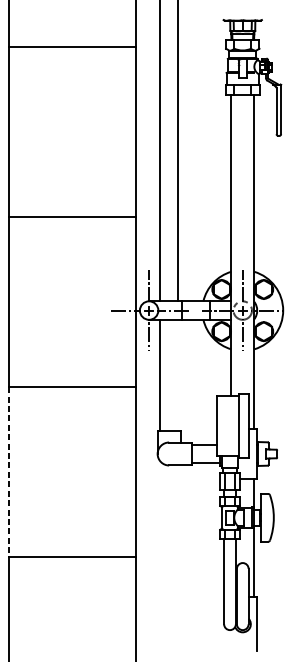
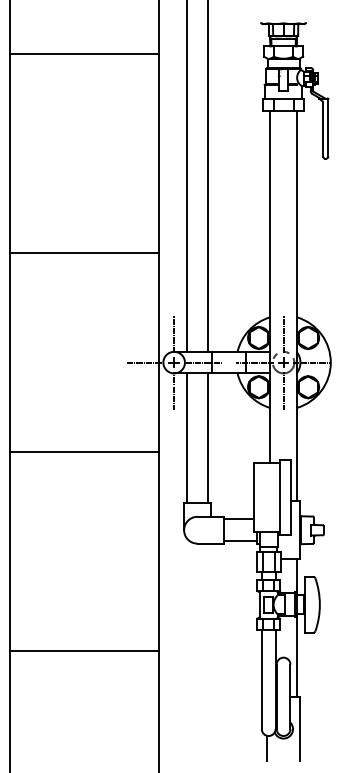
line: (178, 375) -> (208, 438), added
line: (9, 473) -> (10, 552), dashed -> solid
line: (229, 639) -> (267, 747), added

